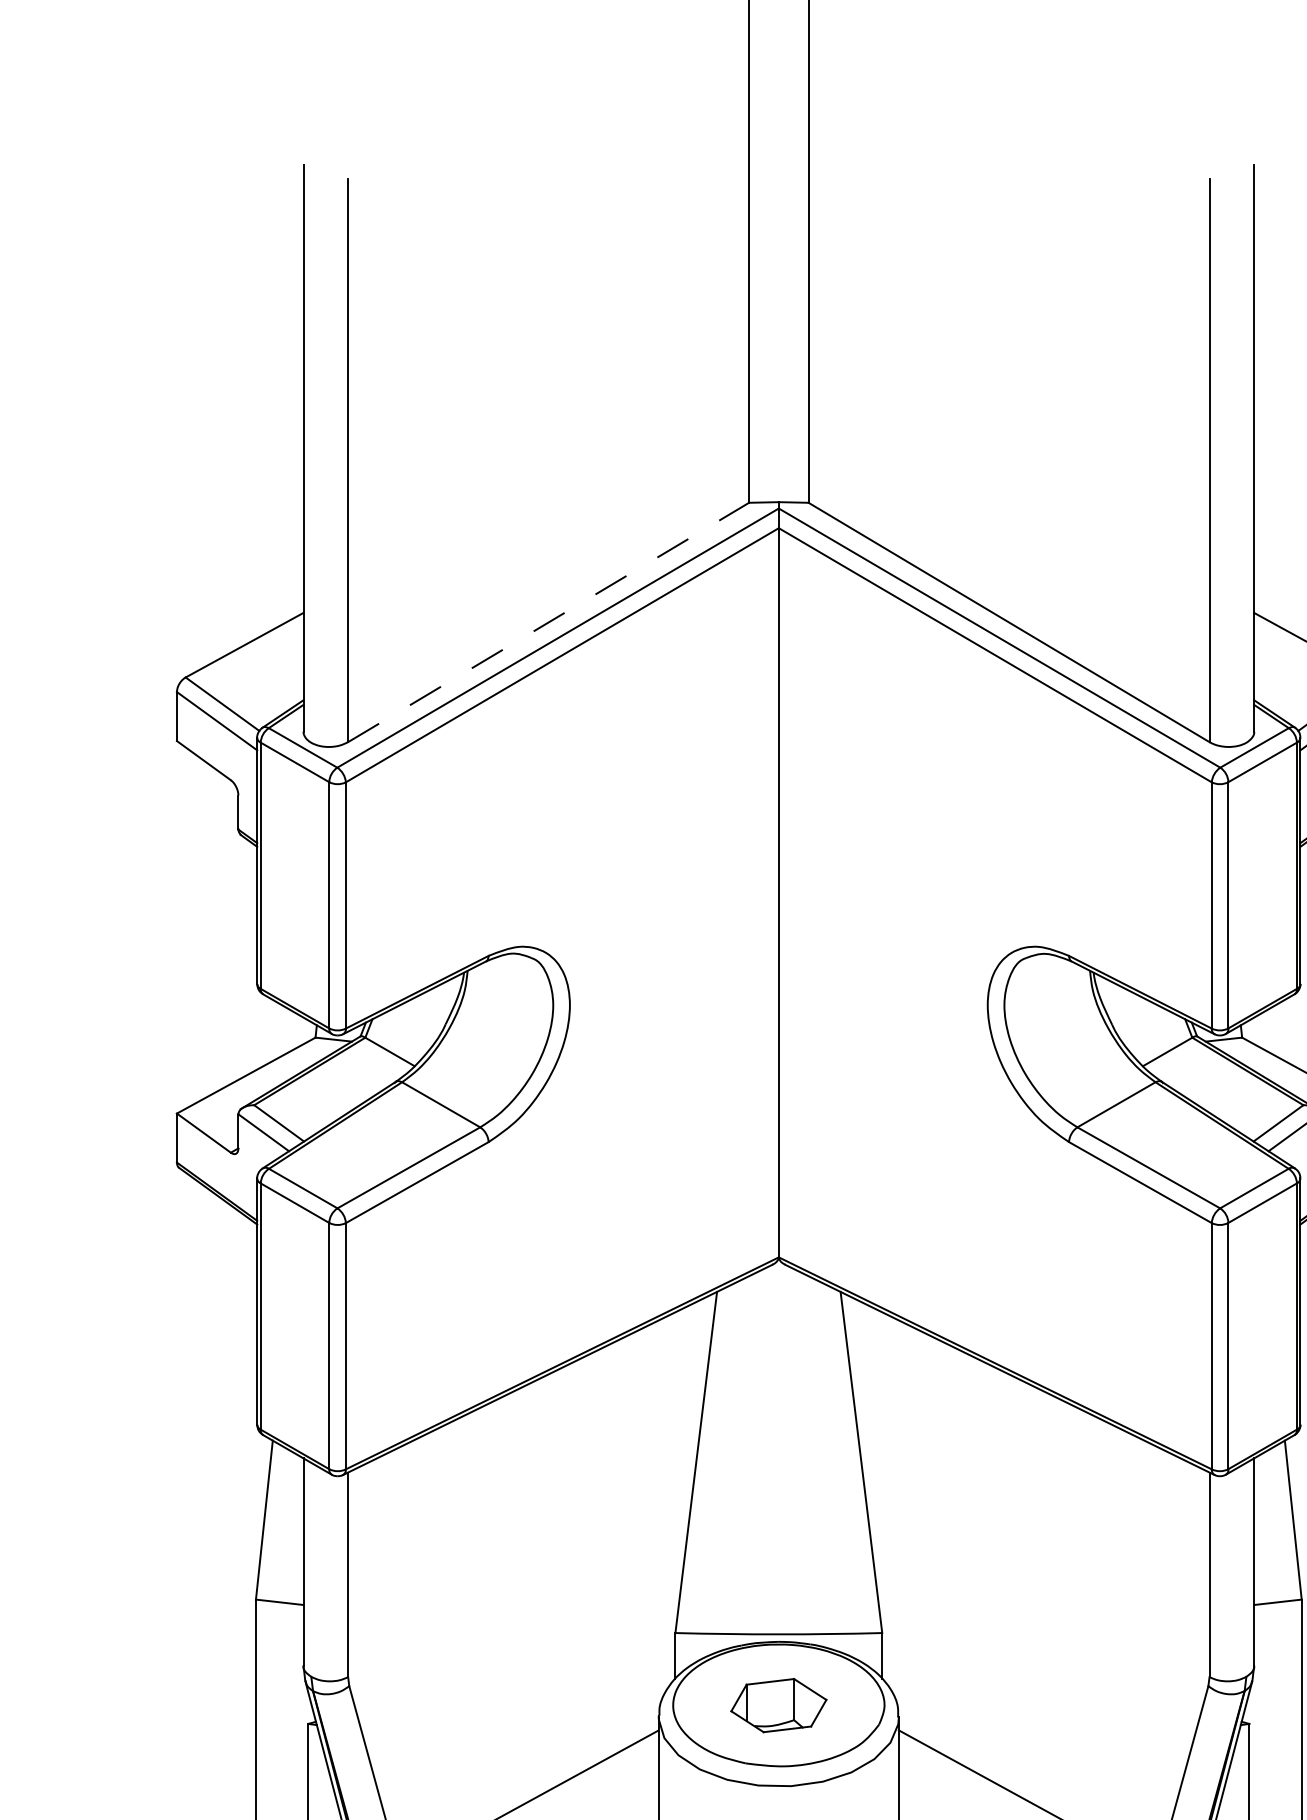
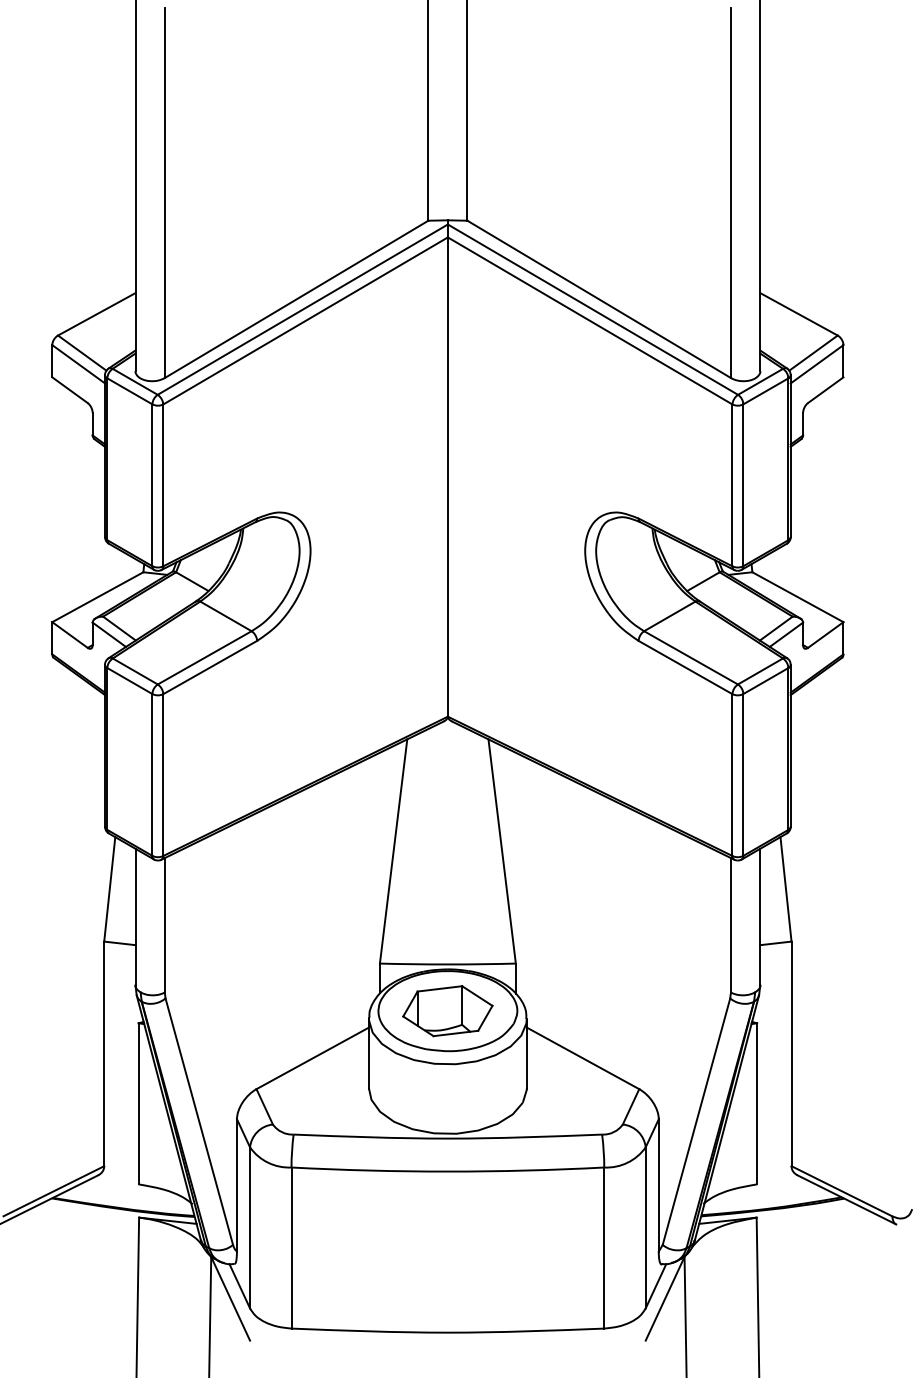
line: (550, 622) -> (297, 299), dashed -> solid
part: (778, 1705) -> (447, 1011), size x1.43

